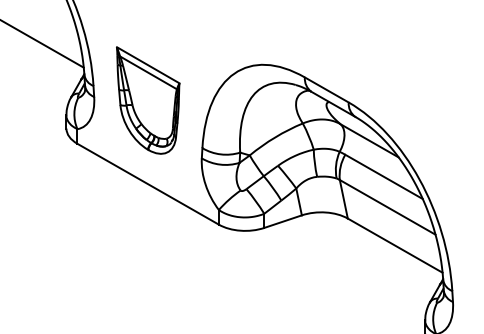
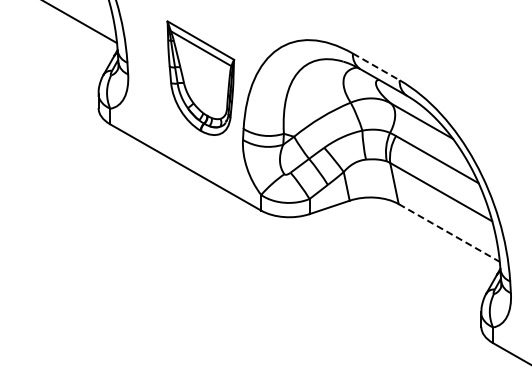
line: (326, 89) -> (376, 66), solid -> dashed
part: (147, 99) -> (200, 77), moved
line: (395, 246) -> (449, 233), solid -> dashed

